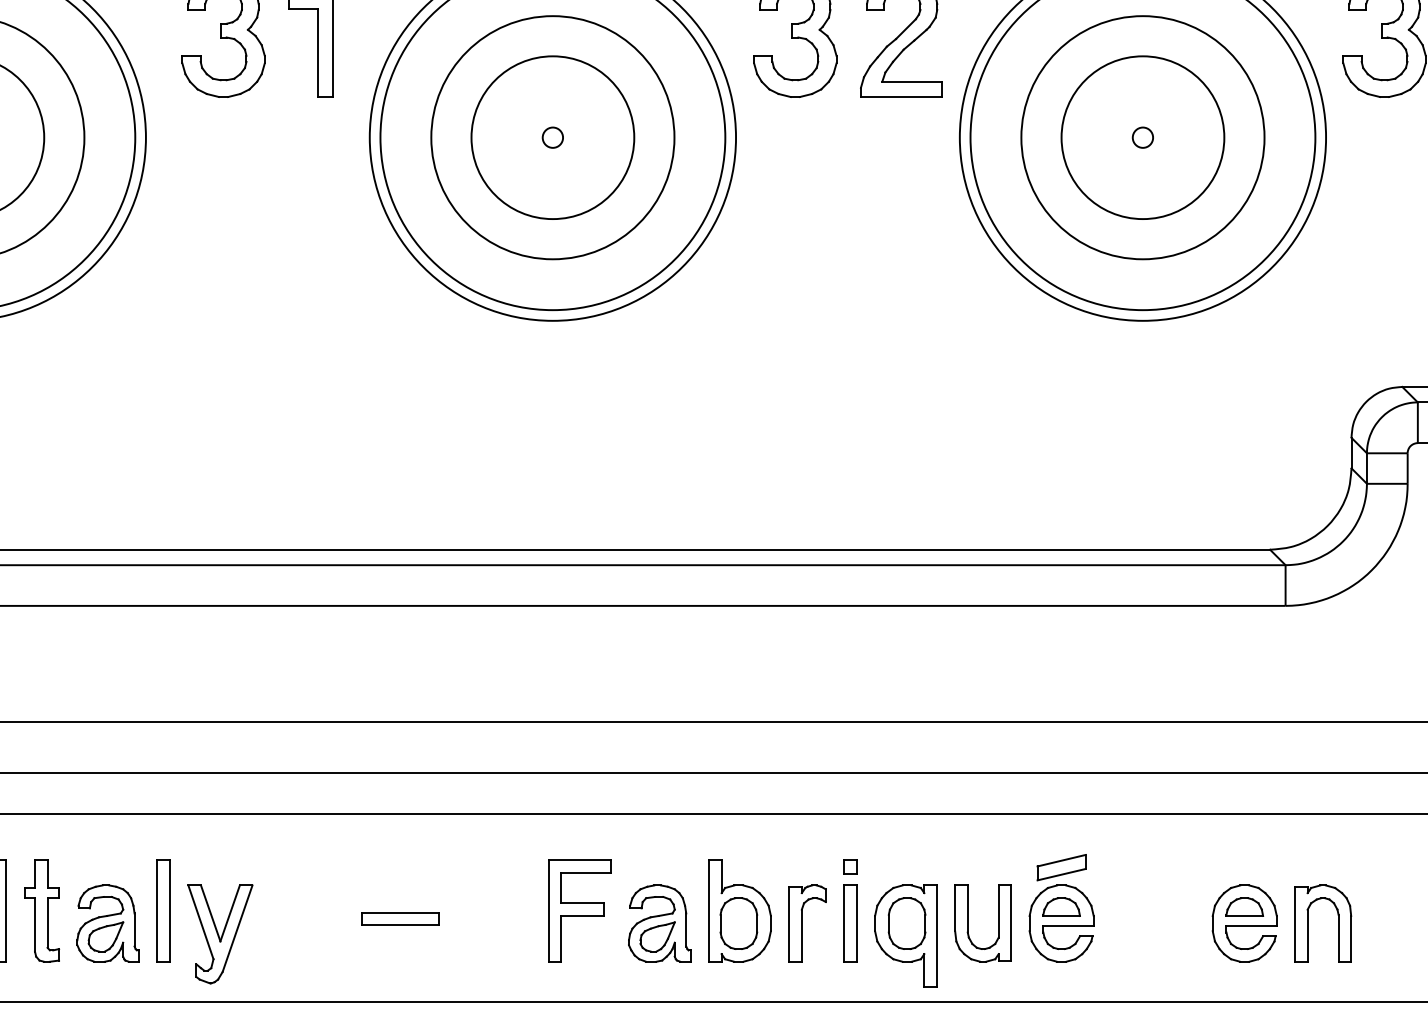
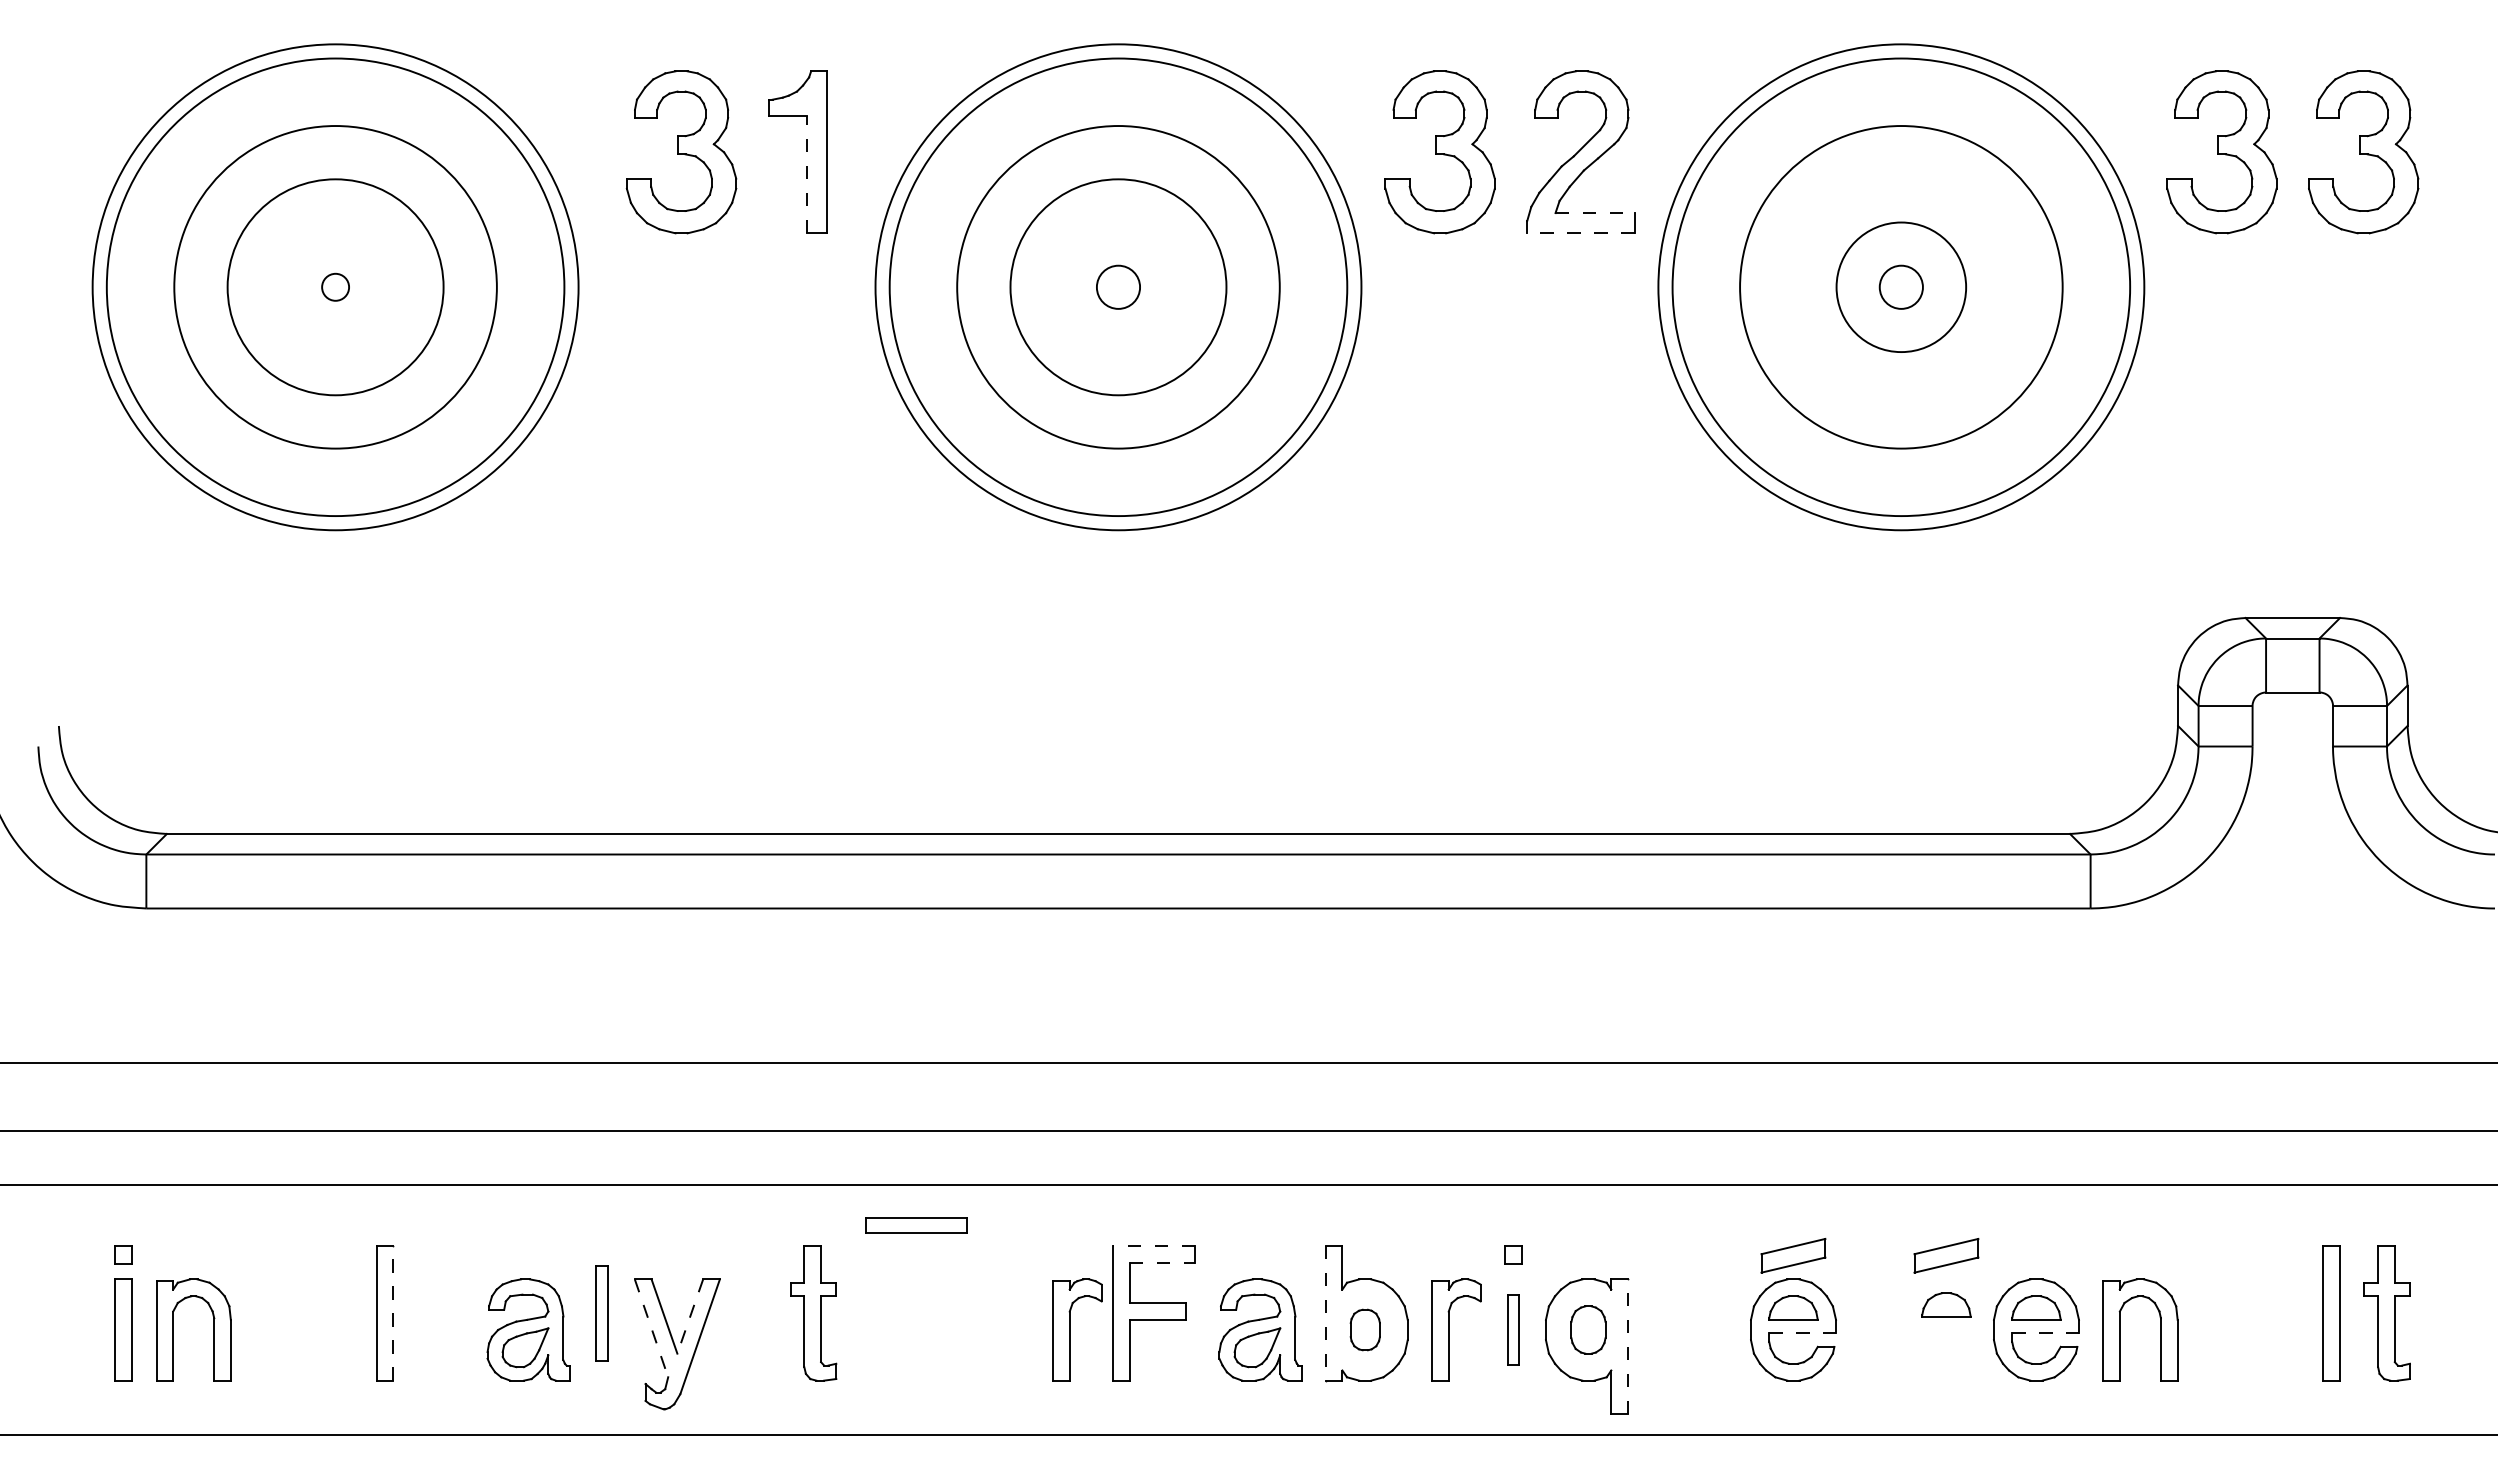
line: (318, 52) -> (807, 174), solid -> dashed
line: (912, 82) -> (1595, 213), solid -> dashed
line: (901, 97) -> (1580, 233), solid -> dashed
circle: (552, 137) -> (1117, 286), size x1.6
circle: (1142, 137) -> (1900, 286), size x1.6
circle: (1143, 137) -> (1901, 287), size x0.6
line: (580, 859) -> (1154, 1245), solid -> dashed
part: (1176, 867) -> (1946, 1255), added
line: (586, 872) -> (1162, 1262), solid -> dashed
part: (1176, 904) -> (1946, 1304), added
line: (6, 910) -> (393, 1312), solid -> dashed
part: (41, 911) -> (813, 1313), moved
part: (164, 911) -> (602, 1313), size x0.7
line: (708, 911) -> (1325, 1313), solid -> dashed
line: (230, 914) -> (690, 1317), solid -> dashed
part: (400, 919) -> (916, 1225), moved
line: (200, 922) -> (651, 1328), solid -> dashed
part: (516, 923) -> (1070, 1329), added
part: (739, 923) -> (1365, 1329), size x0.6
part: (850, 923) -> (1513, 1329), size x0.7
part: (907, 923) -> (1588, 1329), size x0.7
part: (968, 923) -> (1669, 1329), removed
line: (1069, 926) -> (1803, 1333), solid -> dashed
line: (1252, 926) -> (2046, 1333), solid -> dashed
line: (936, 936) -> (1627, 1346), solid -> dashed

